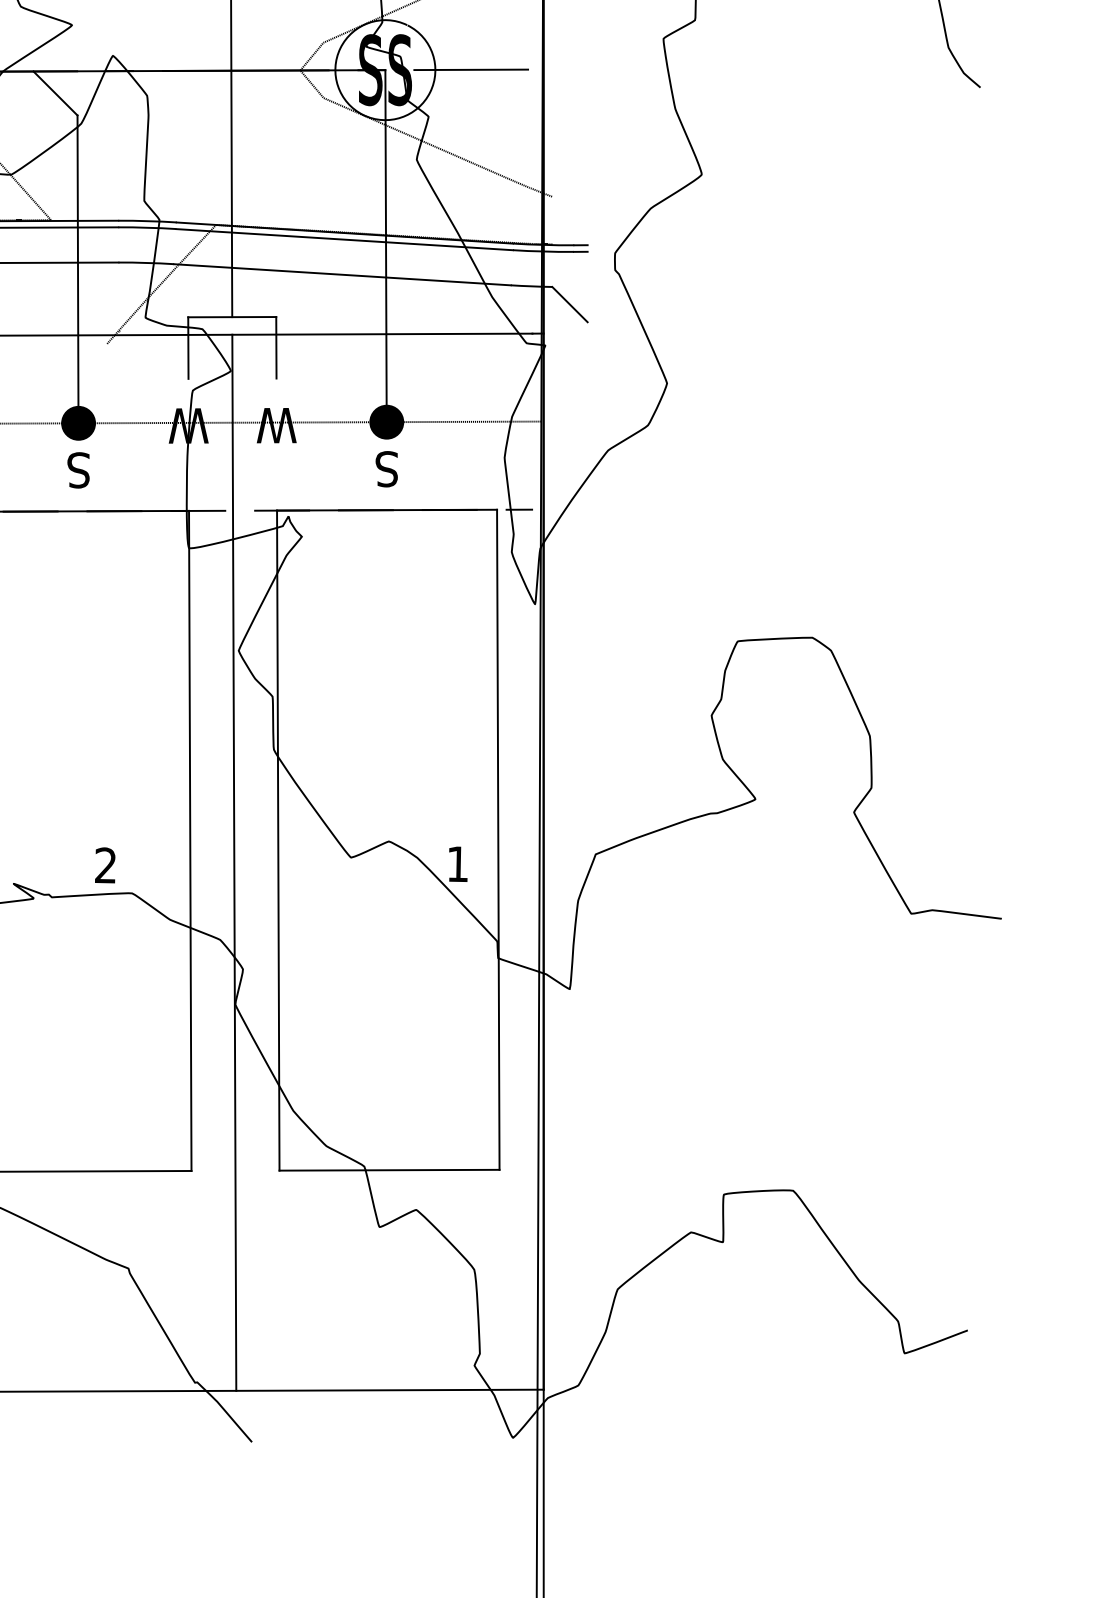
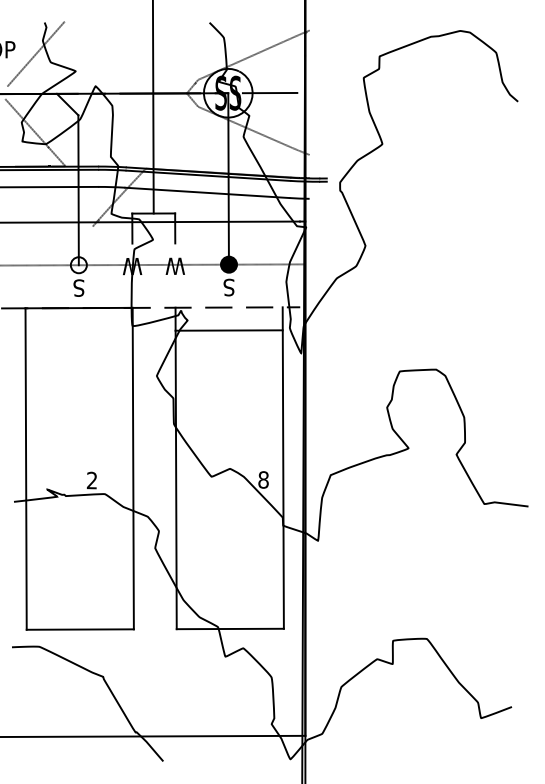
line: (568, 304) -> (317, 207), removed
fill: (77, 423) -> (78, 265), removed
line: (385, 510) -> (228, 330), moved
line: (233, 863) -> (154, 479), removed
text: (457, 863) -> (263, 479), 1 -> 8

